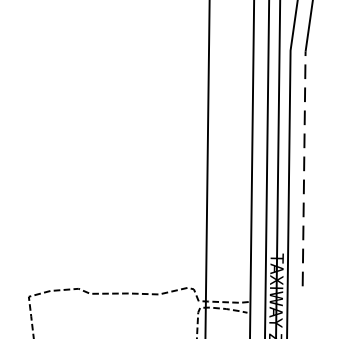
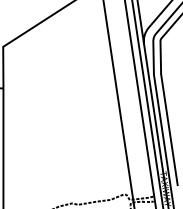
line: (304, 168) -> (169, 129), dashed -> solid

